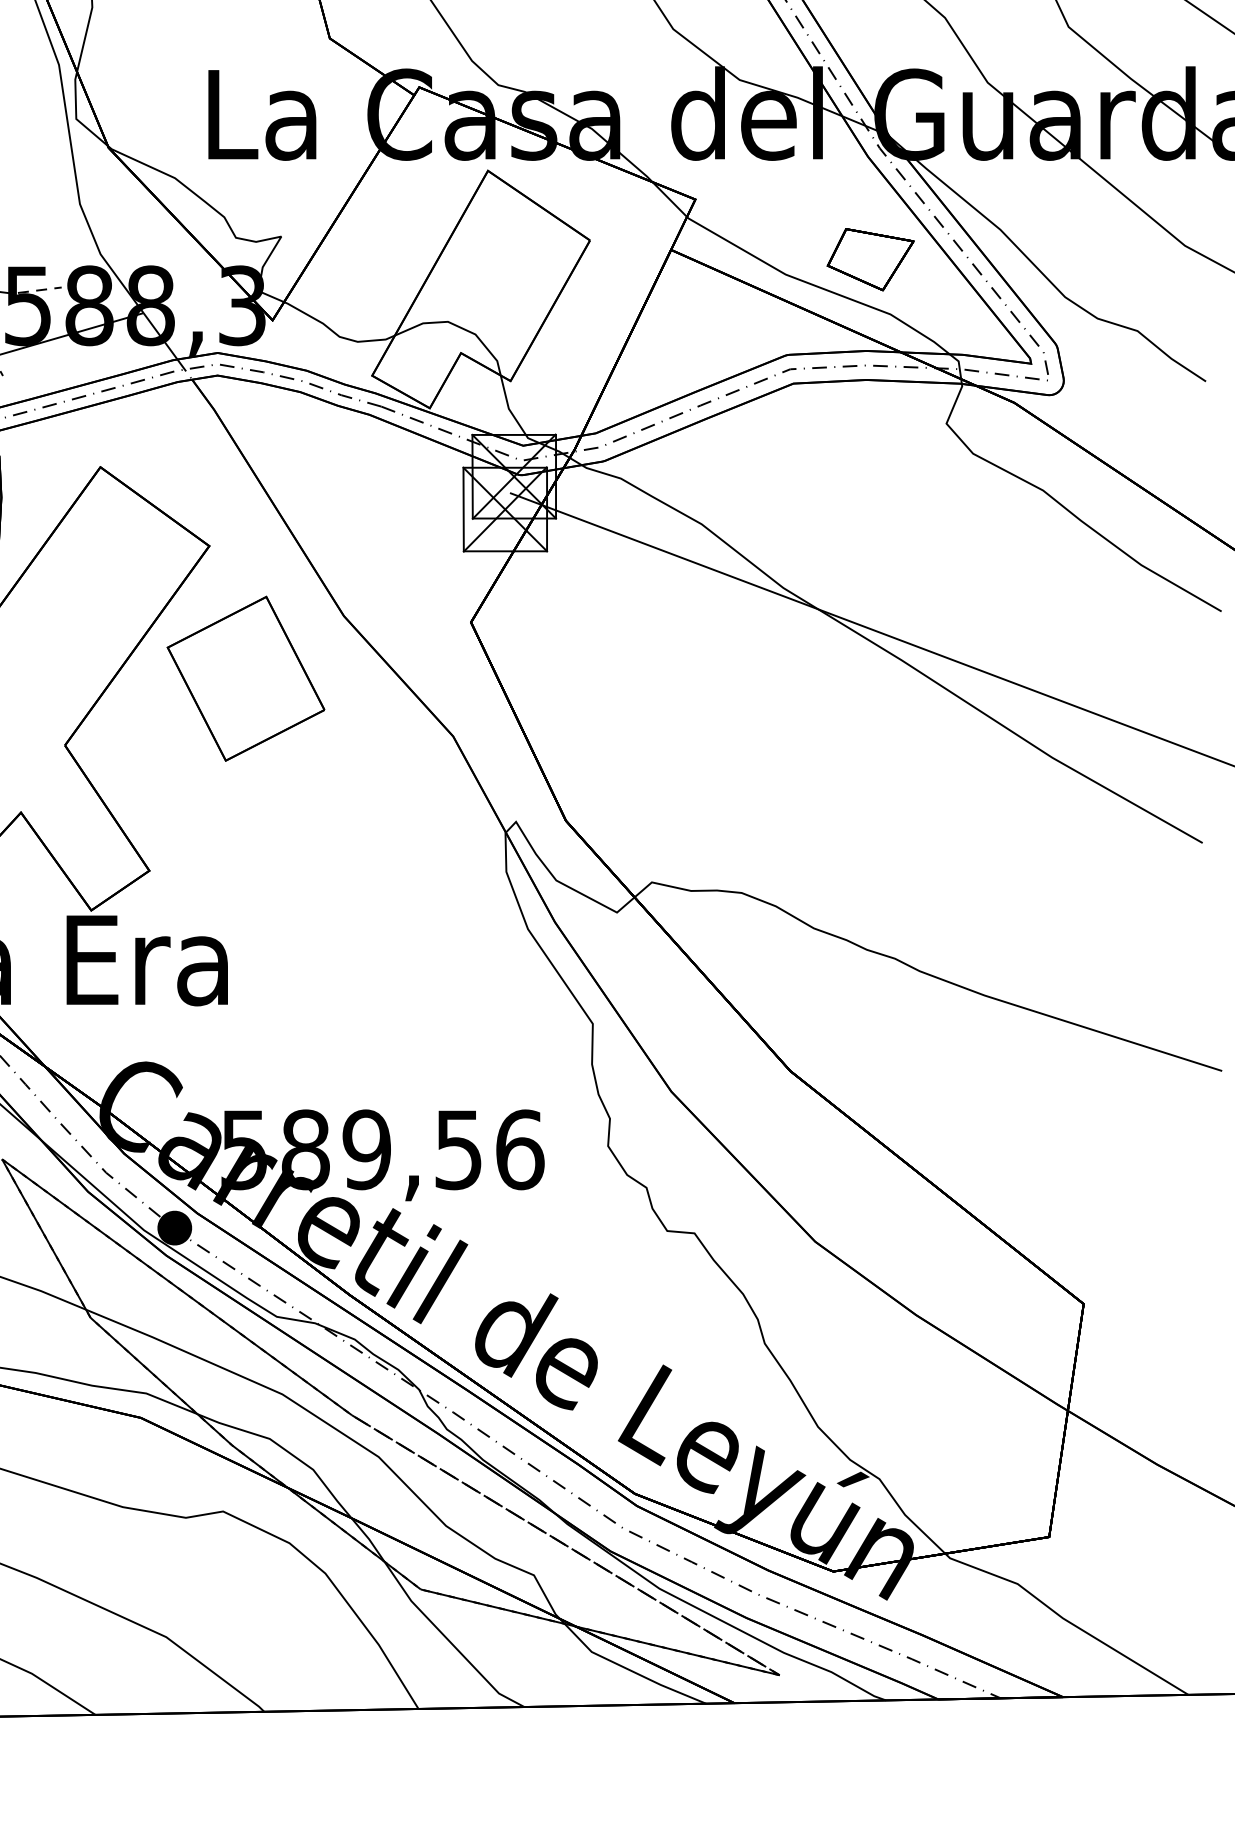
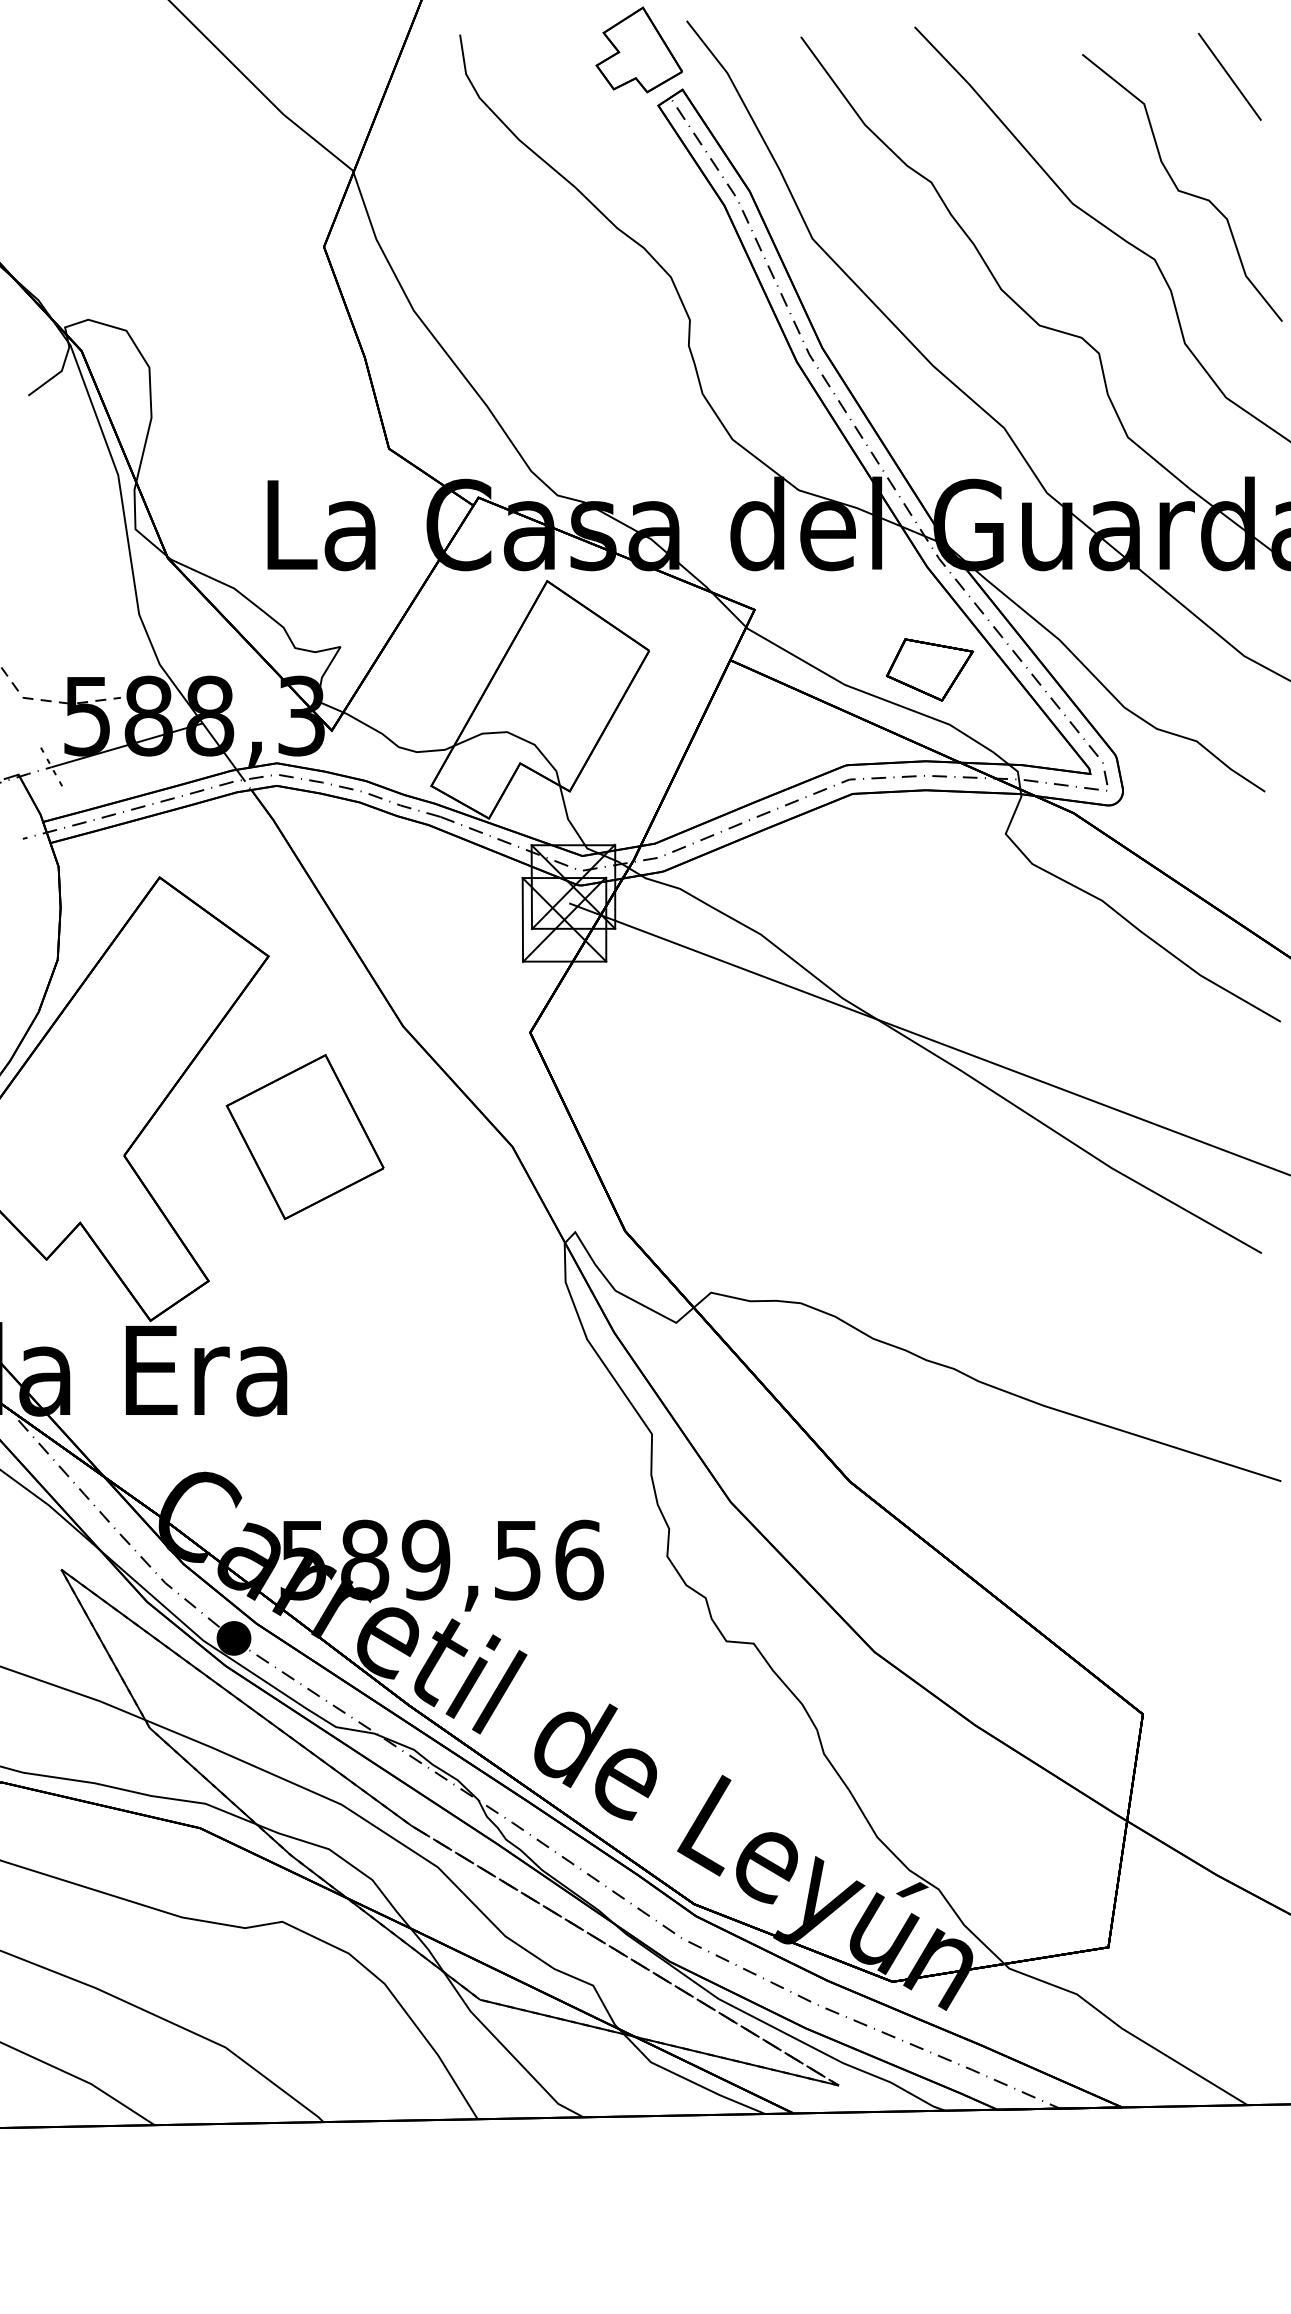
part: (245, 679) -> (304, 1137), moved

